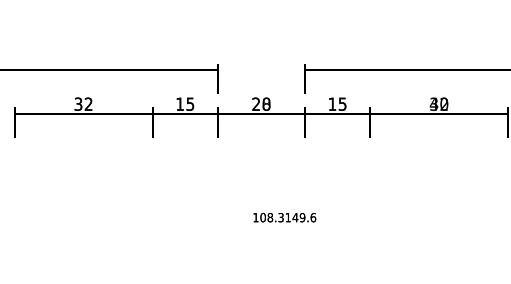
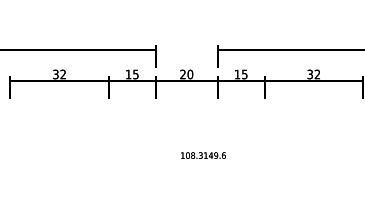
text: (438, 103) -> (313, 73), 40 -> 32
text: (266, 104) -> (190, 74), 28 -> 20

